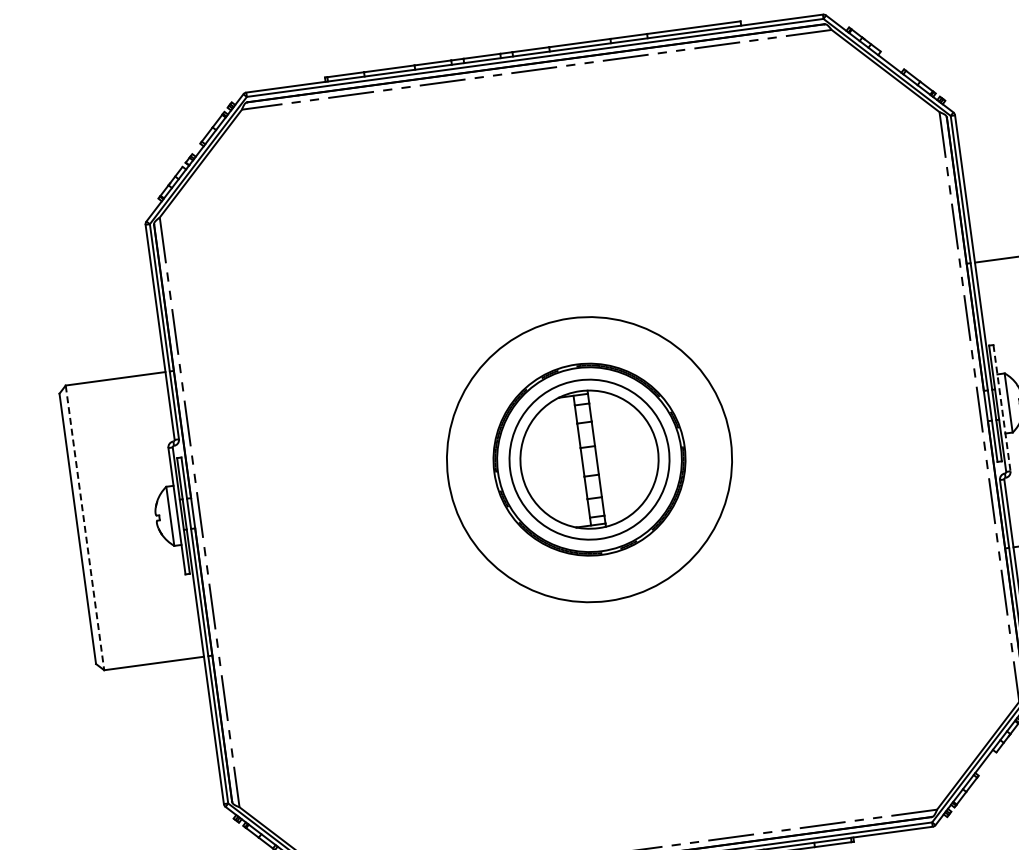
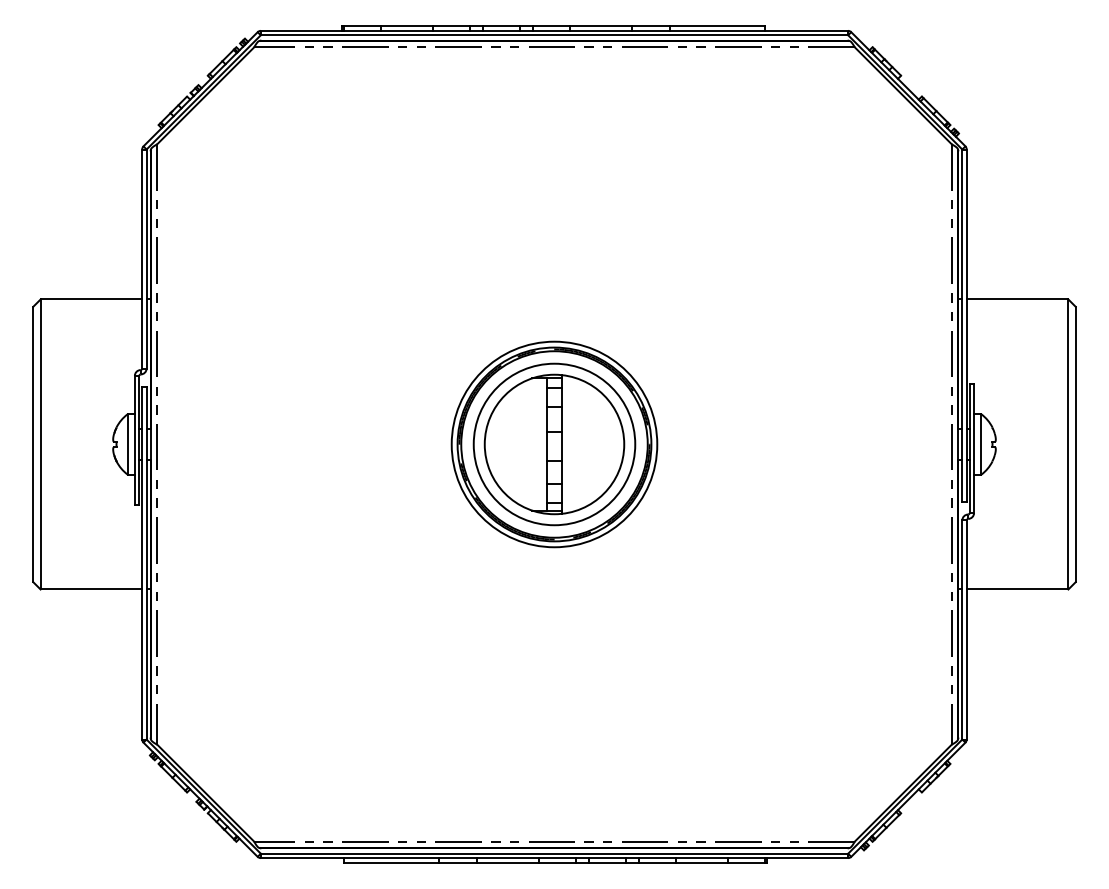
line: (1002, 408) -> (974, 449), dashed -> solid
circle: (589, 459) -> (554, 444), size x0.71
line: (84, 527) -> (40, 444), dashed -> solid

